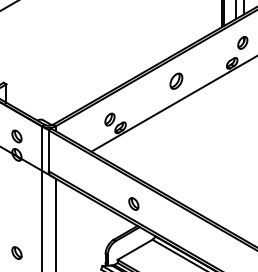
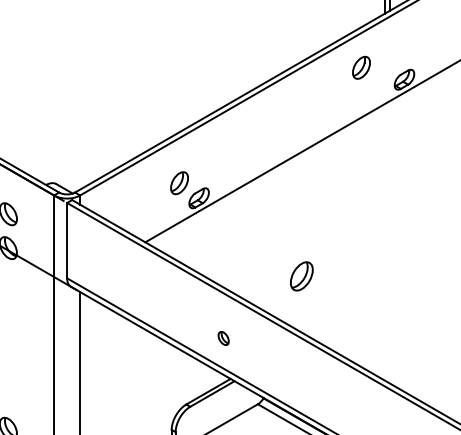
part: (242, 42) -> (360, 67), moved
part: (176, 80) -> (302, 275), moved
part: (133, 203) -> (222, 337), size x0.6

